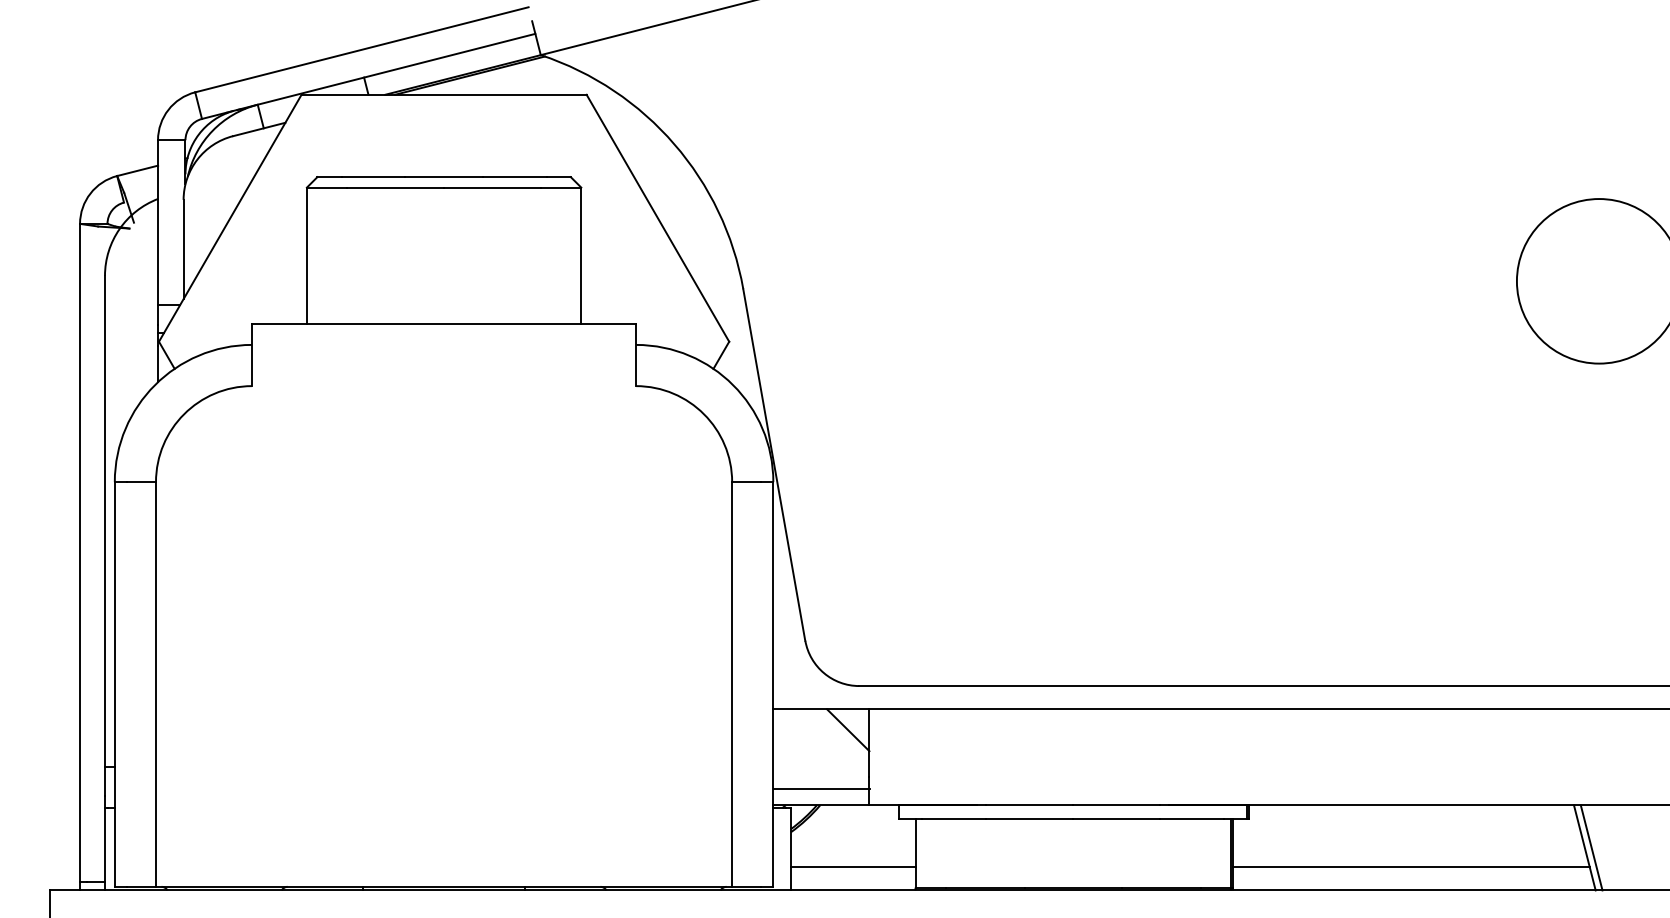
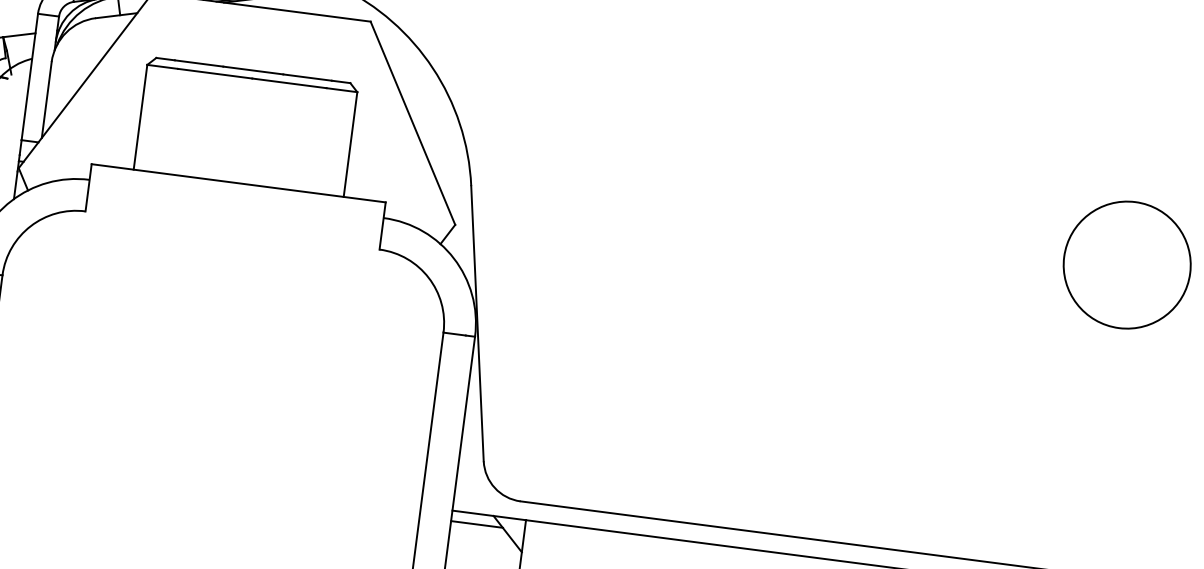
line: (807, 722) -> (477, 524), added

